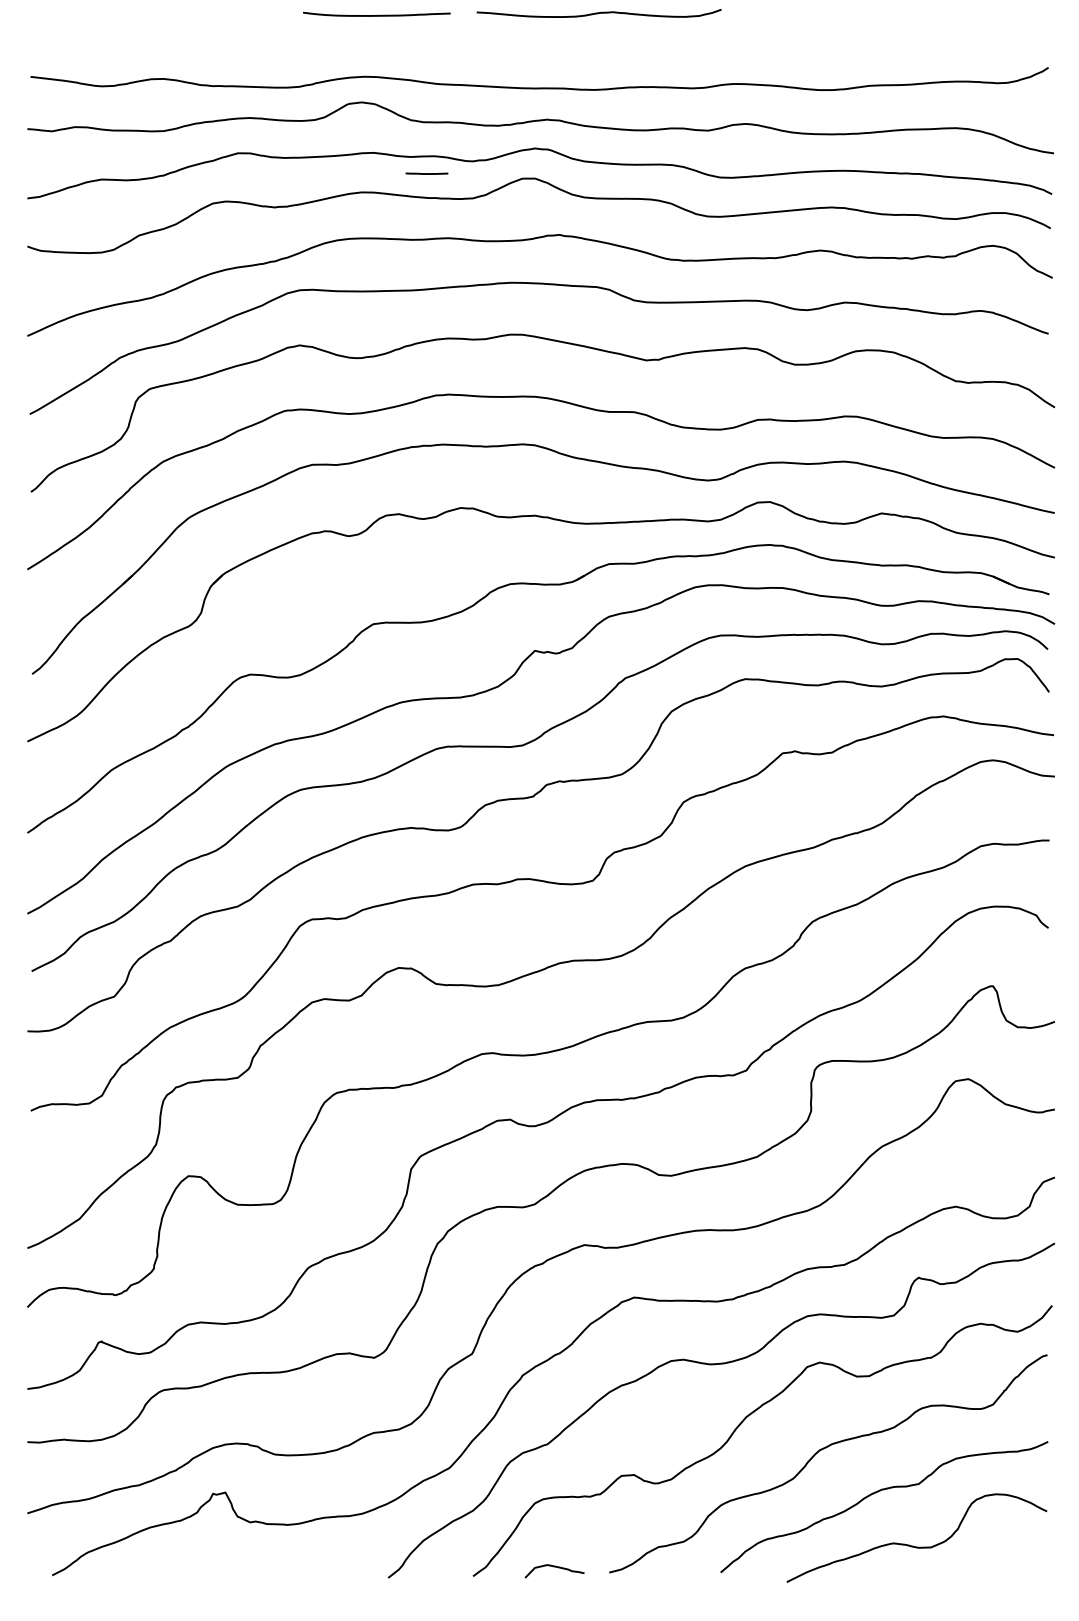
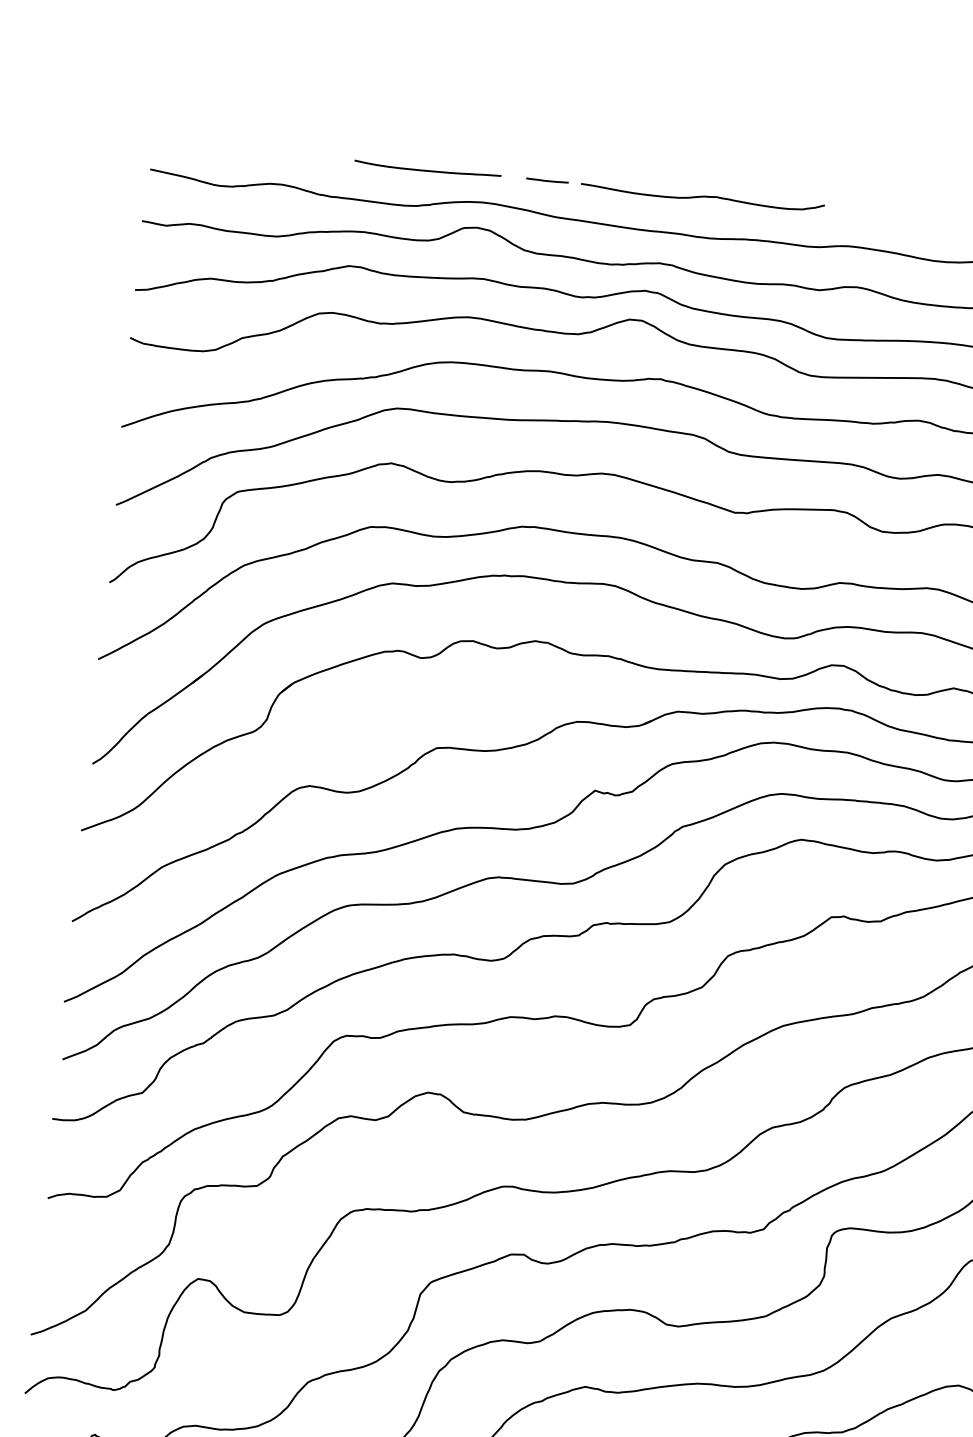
curve: (598, 13) -> (702, 196), moved
curve: (376, 15) -> (427, 170), moved
line: (426, 173) -> (547, 180), moved

